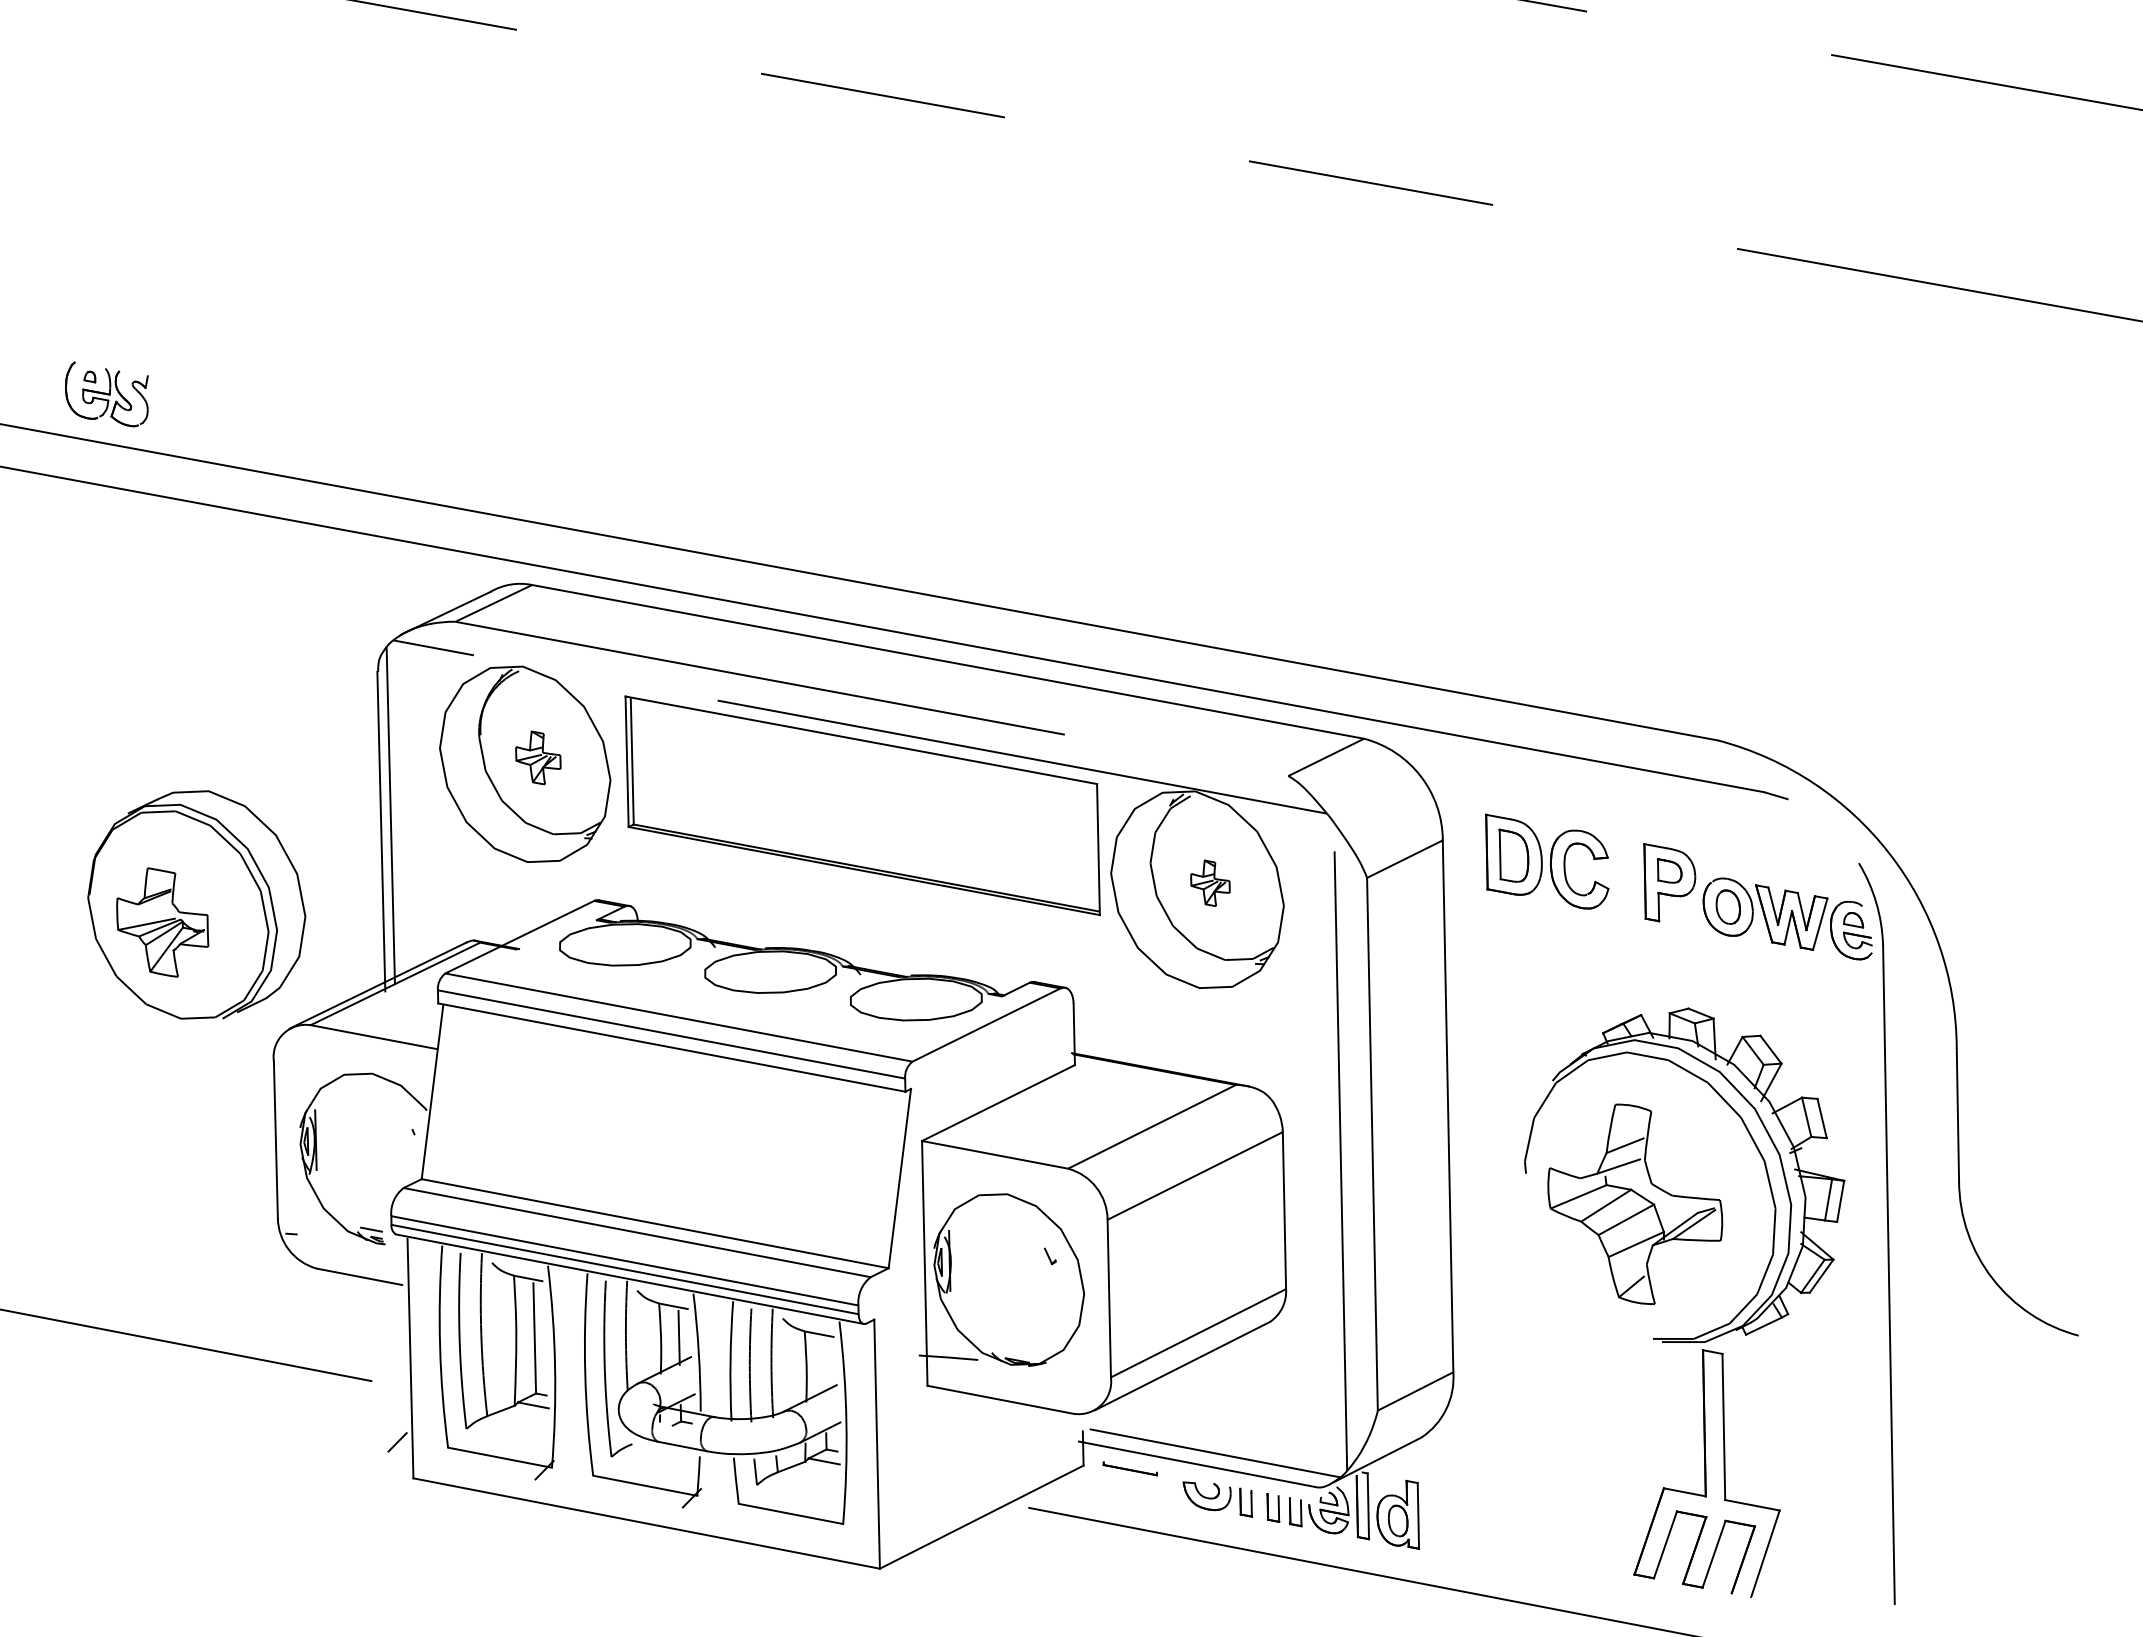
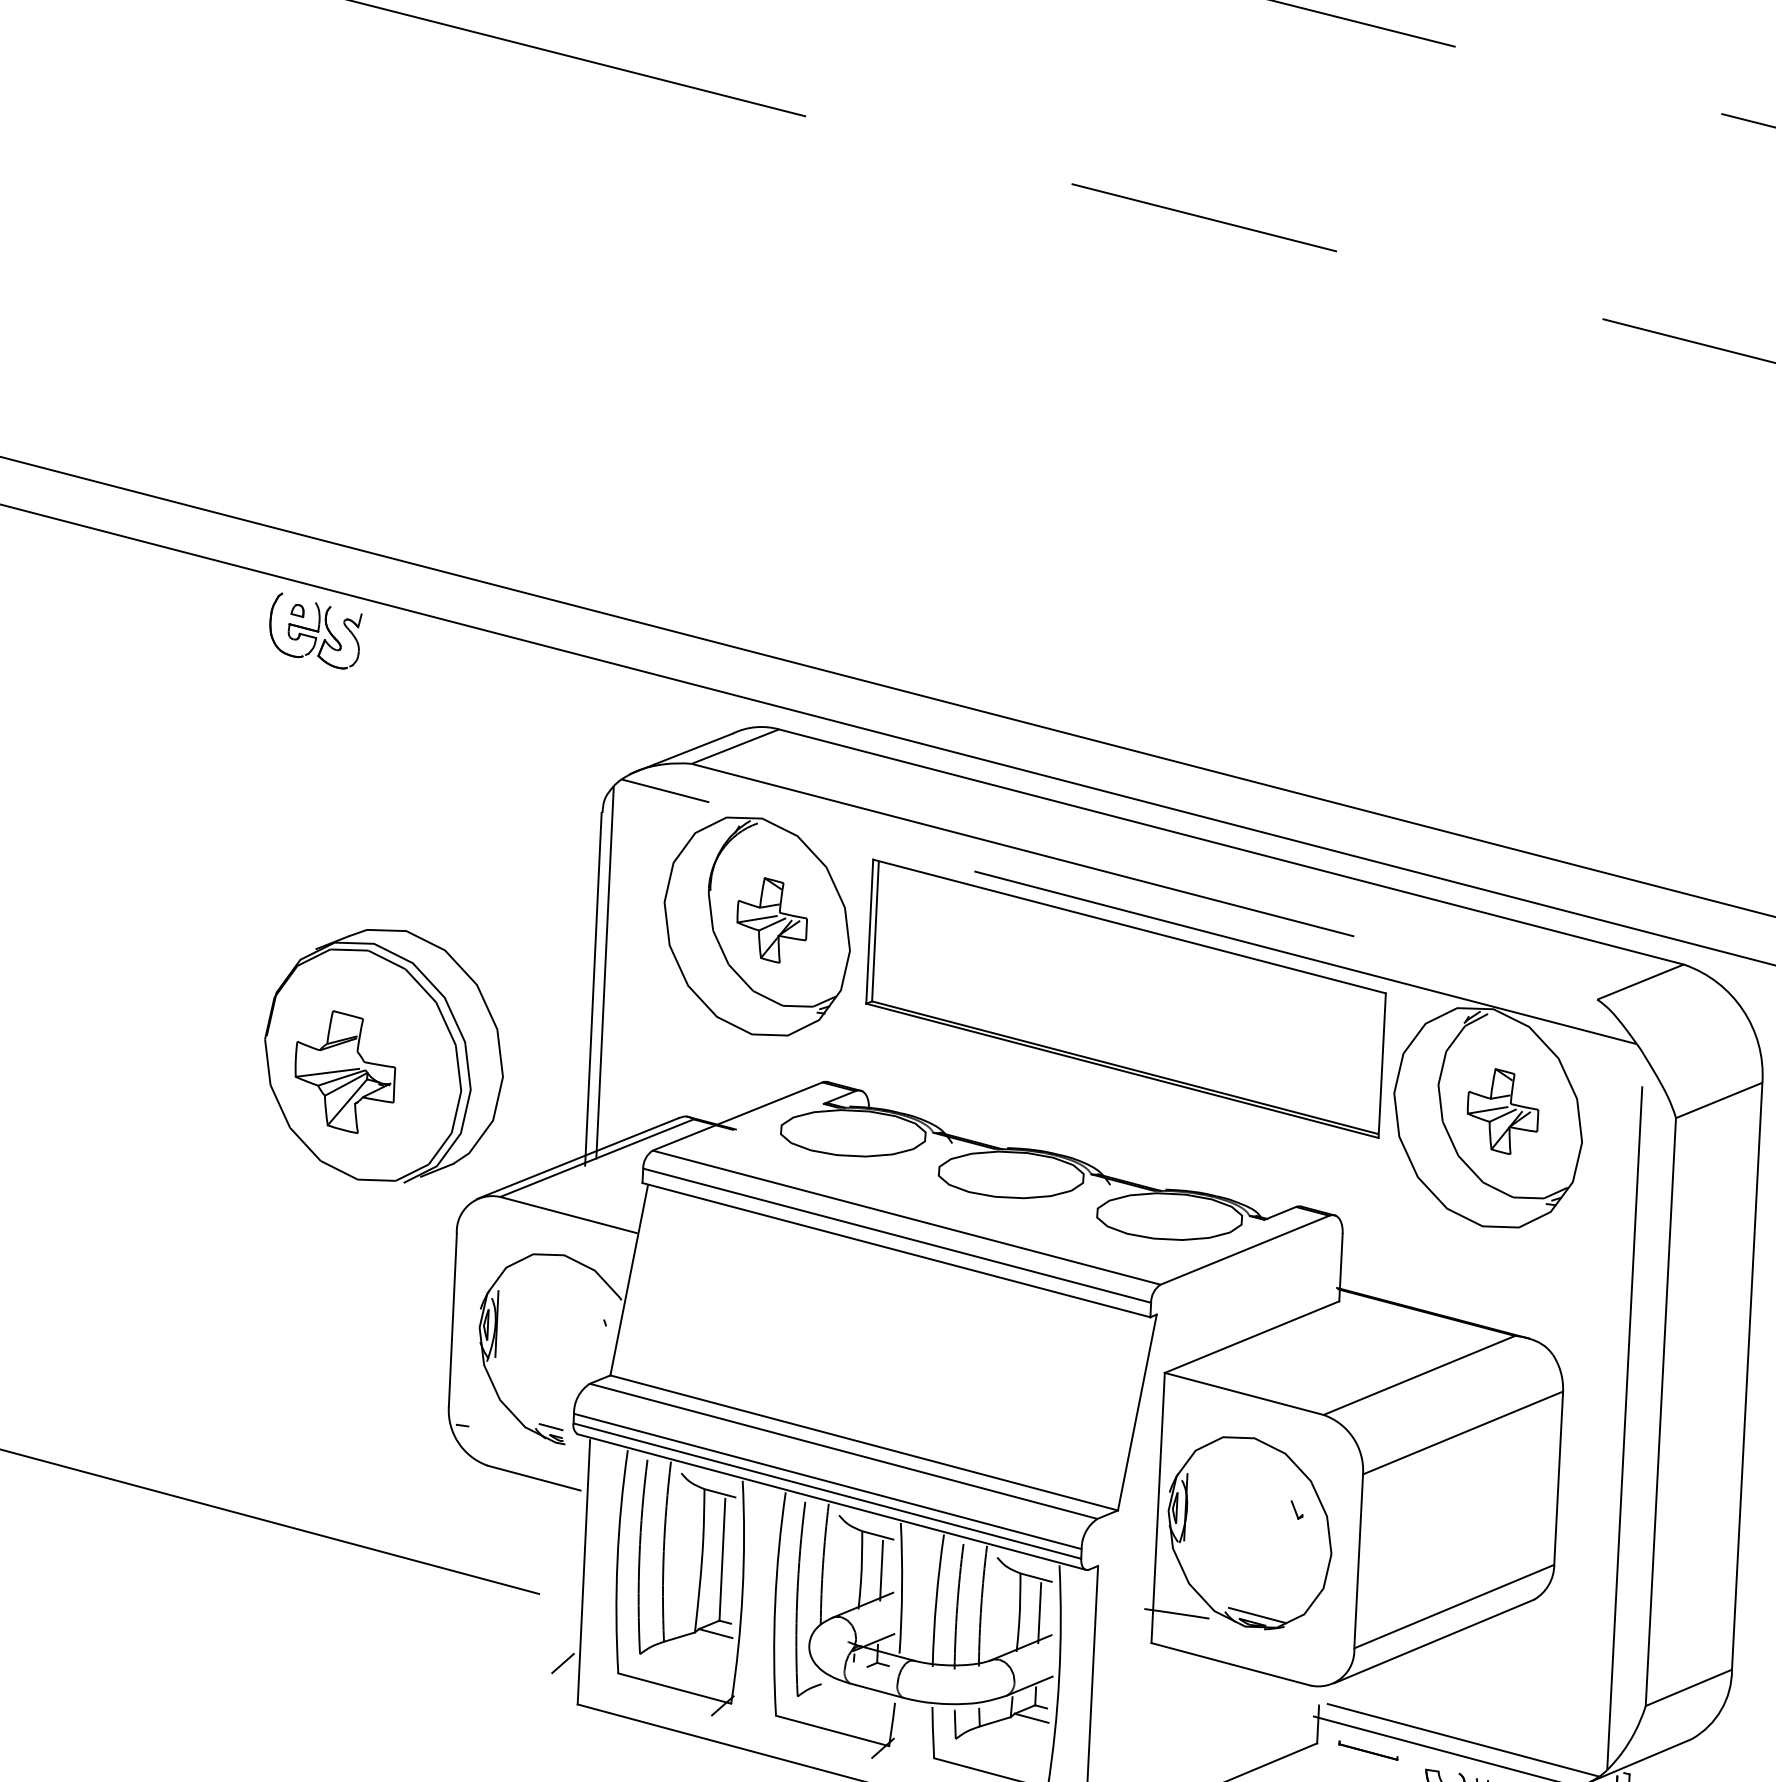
part: (106, 394) -> (314, 631), moved
part: (538, 757) -> (772, 919), size x1.43
part: (1210, 883) -> (1503, 1111), size x1.67
line: (1021, 1354) -> (1257, 1616), added
line: (824, 1365) -> (1039, 1612), added

